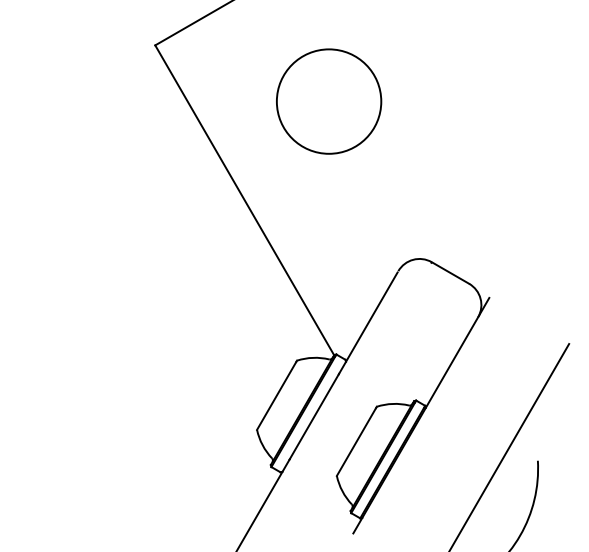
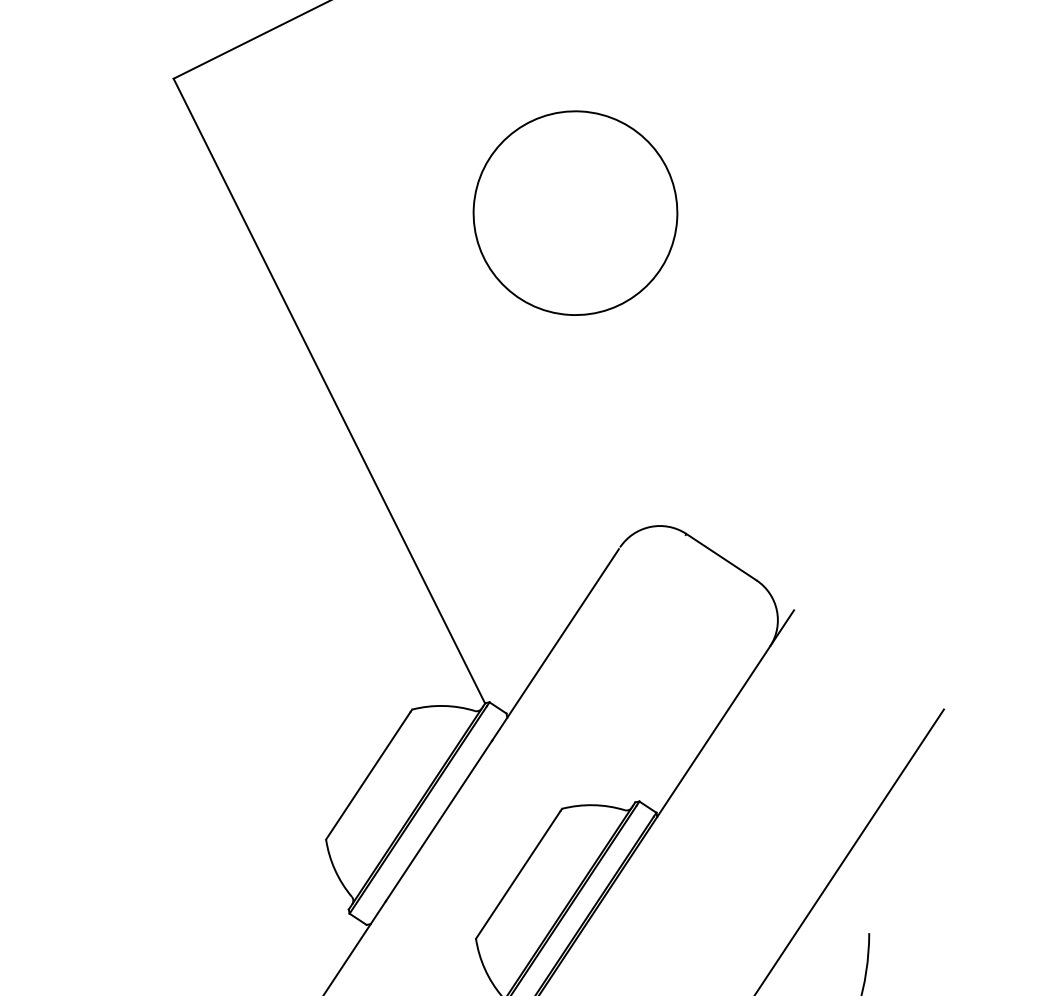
circle: (329, 101) -> (576, 213), moved

